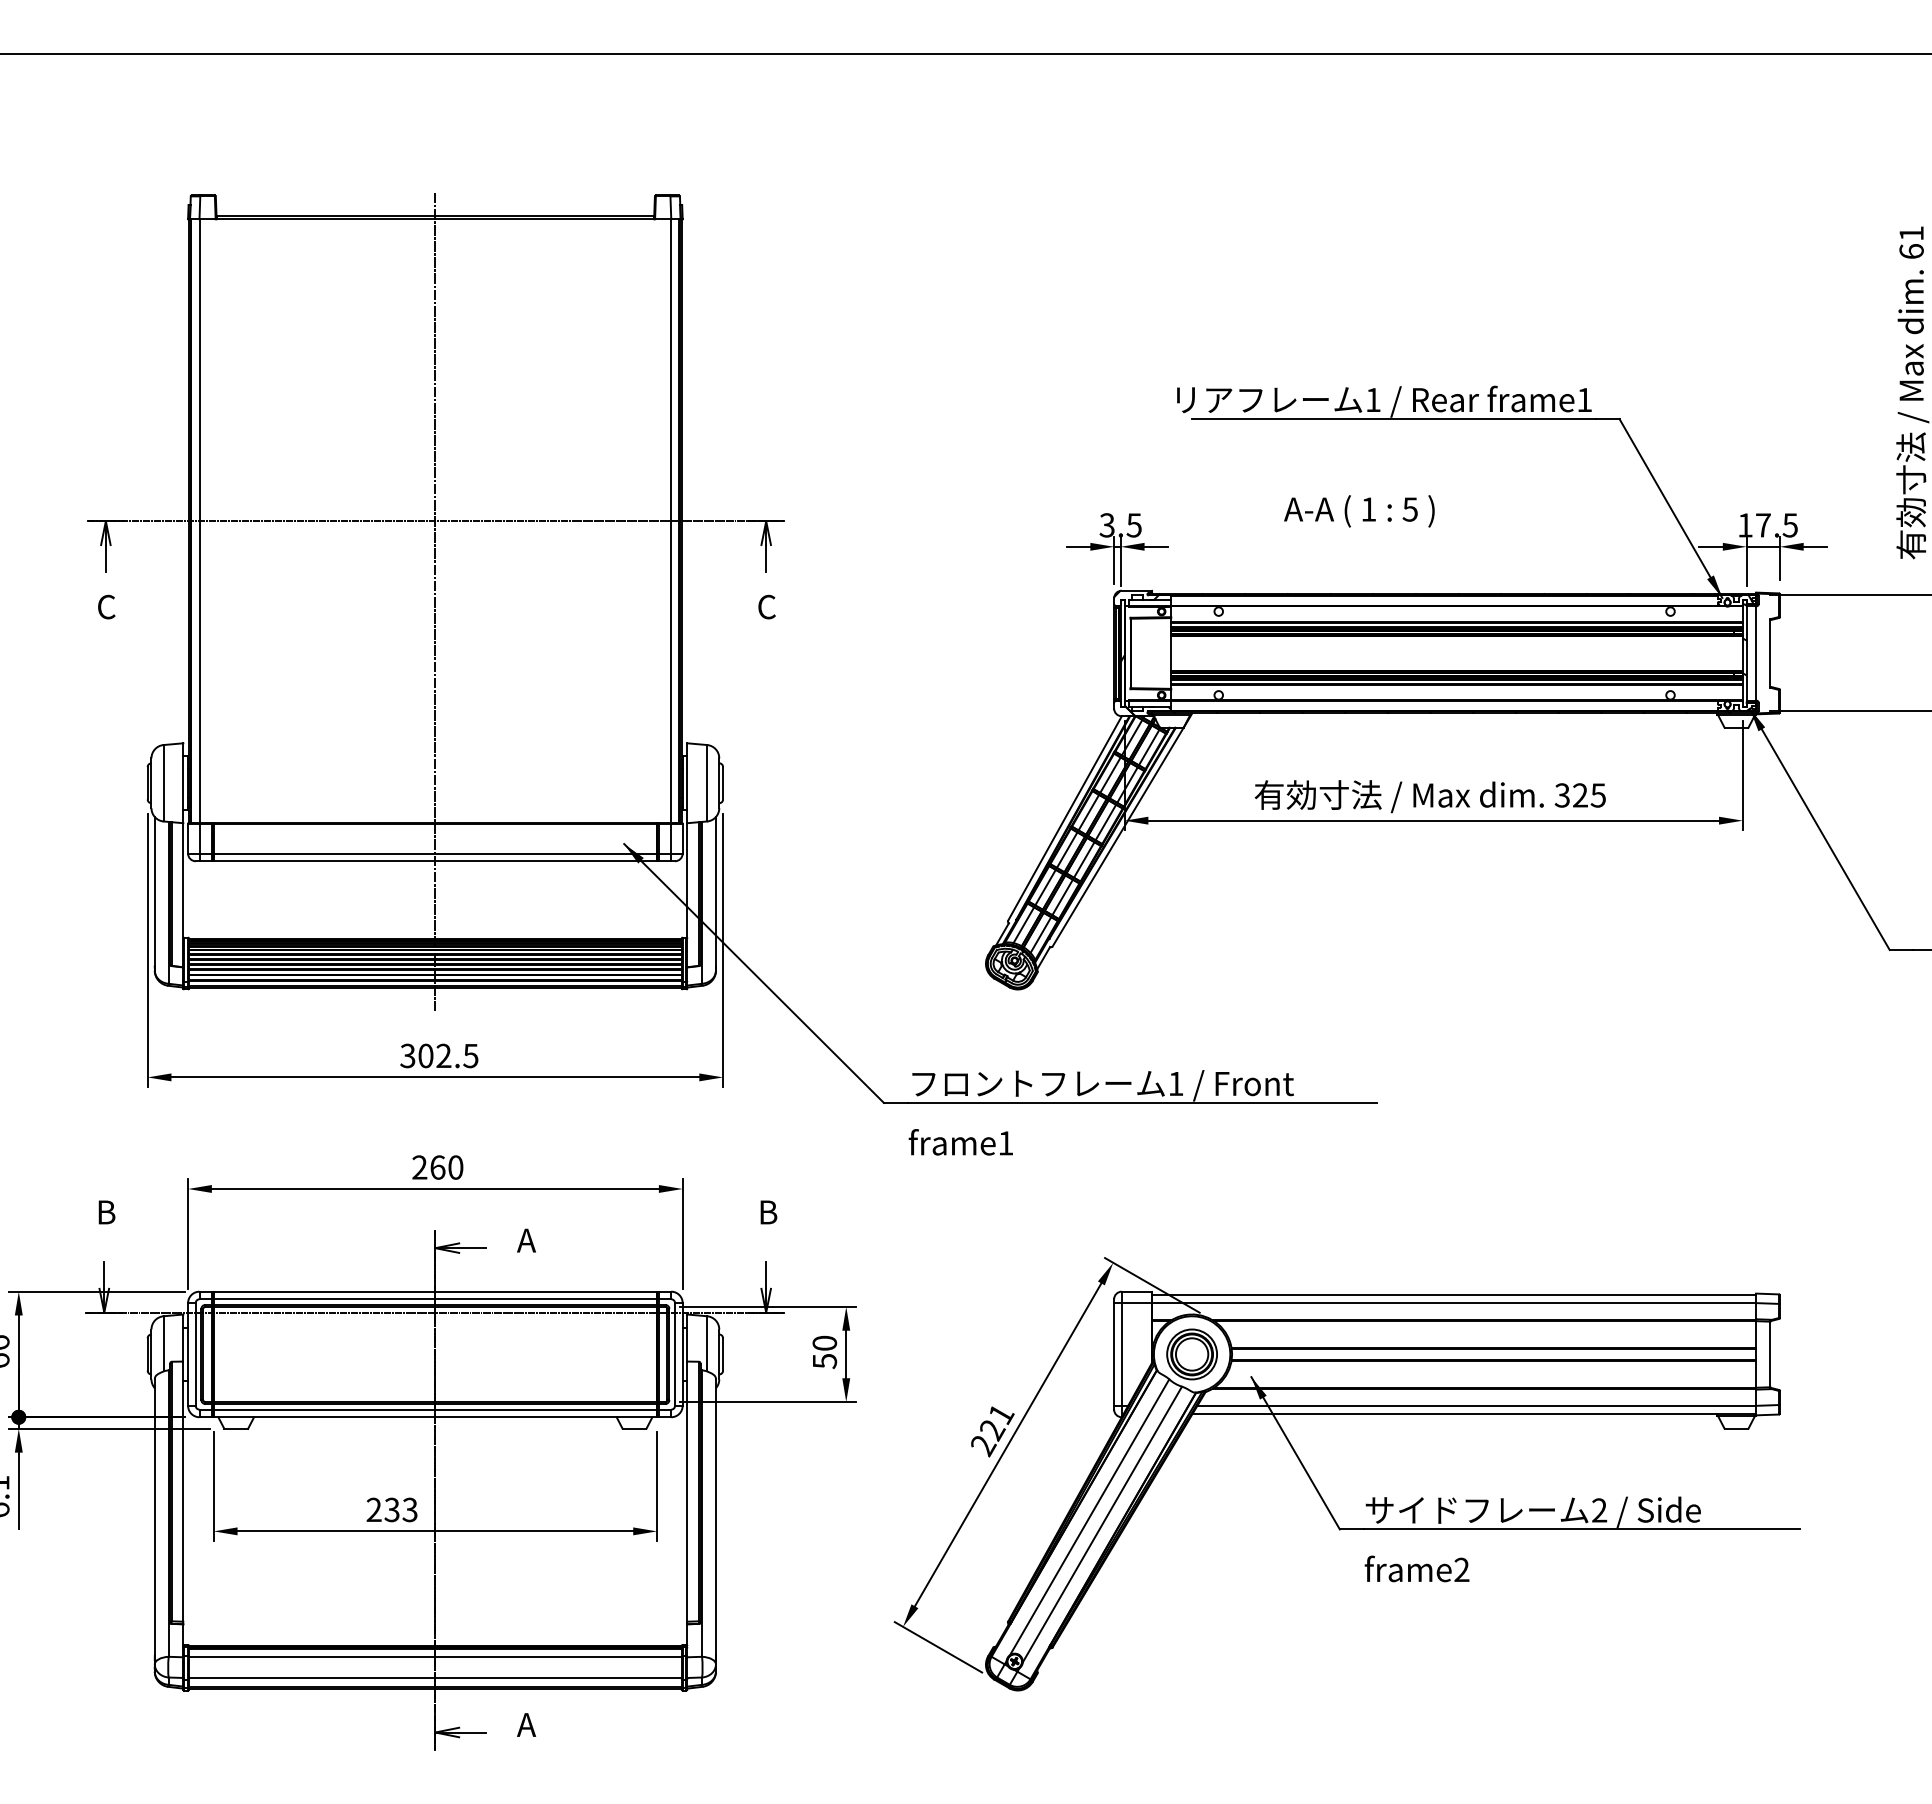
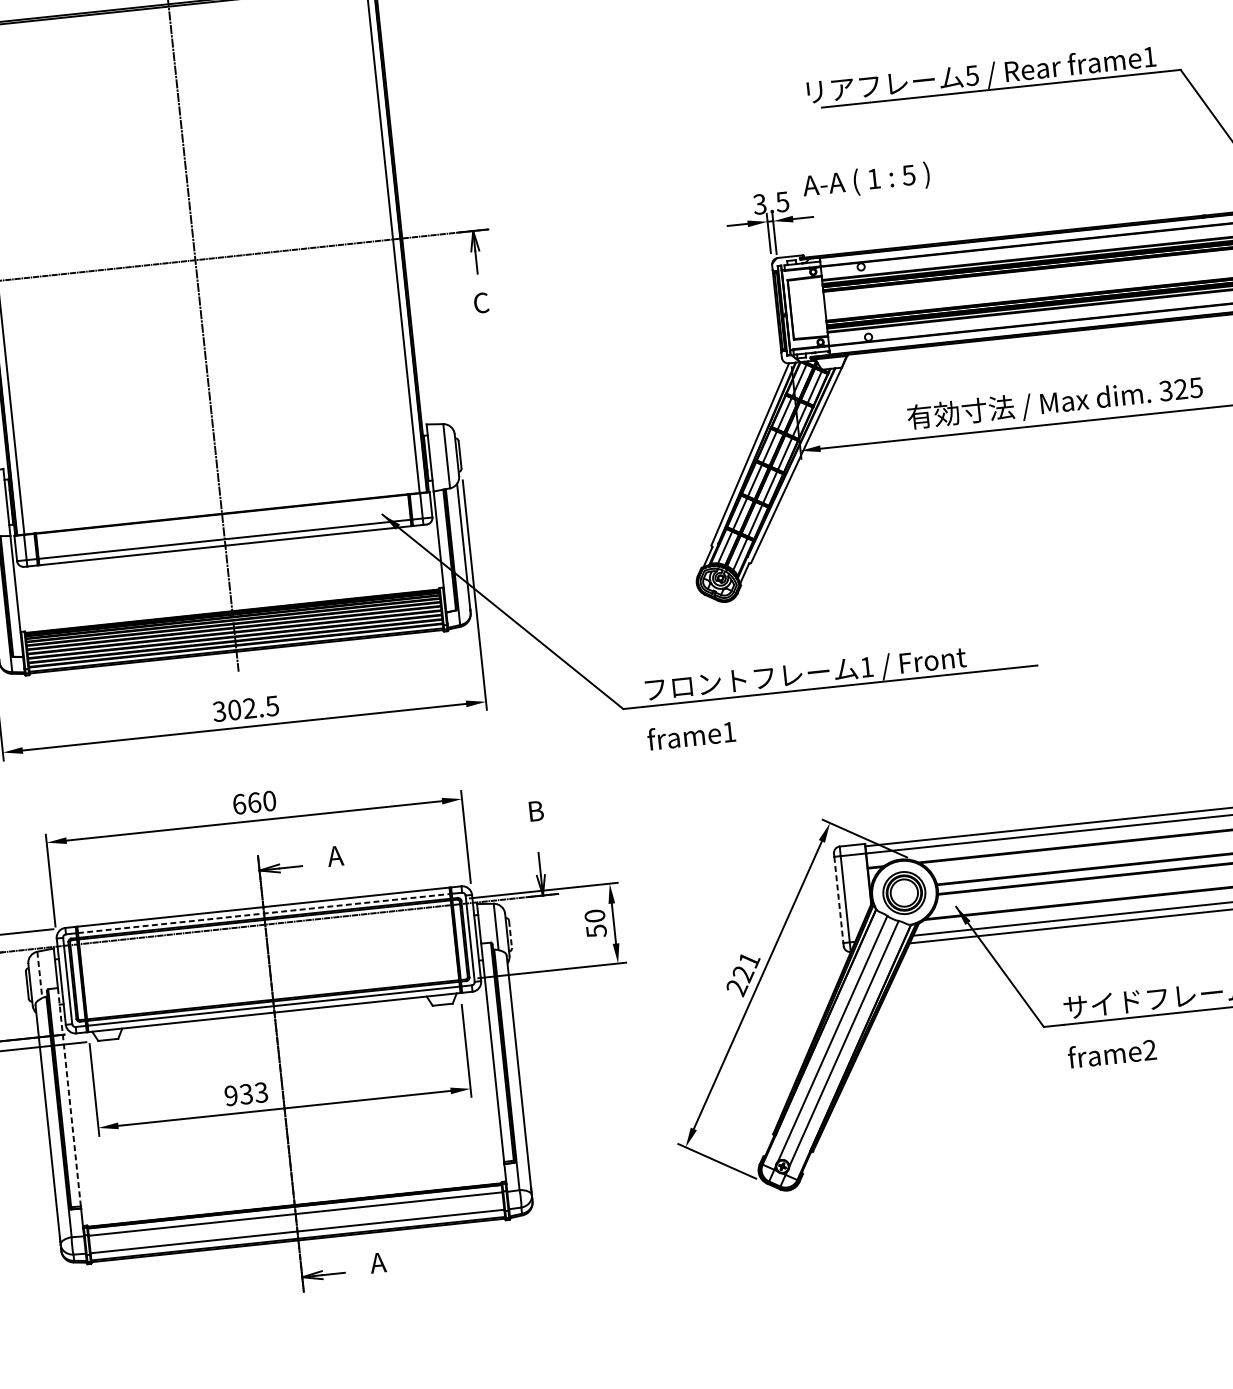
text: (1372, 400) -> (971, 76), 1 -> 5
text: (1359, 511) -> (866, 181), moved
text: (419, 1167) -> (239, 804), 260 -> 660
line: (435, 1299) -> (264, 913), solid -> dashed
line: (163, 1343) -> (39, 974), solid -> dashed
line: (723, 1354) -> (510, 934), solid -> dashed
line: (1114, 1354) -> (839, 899), solid -> dashed
line: (183, 1491) -> (69, 1097), solid -> dashed
text: (373, 1510) -> (230, 1096), 233 -> 933

